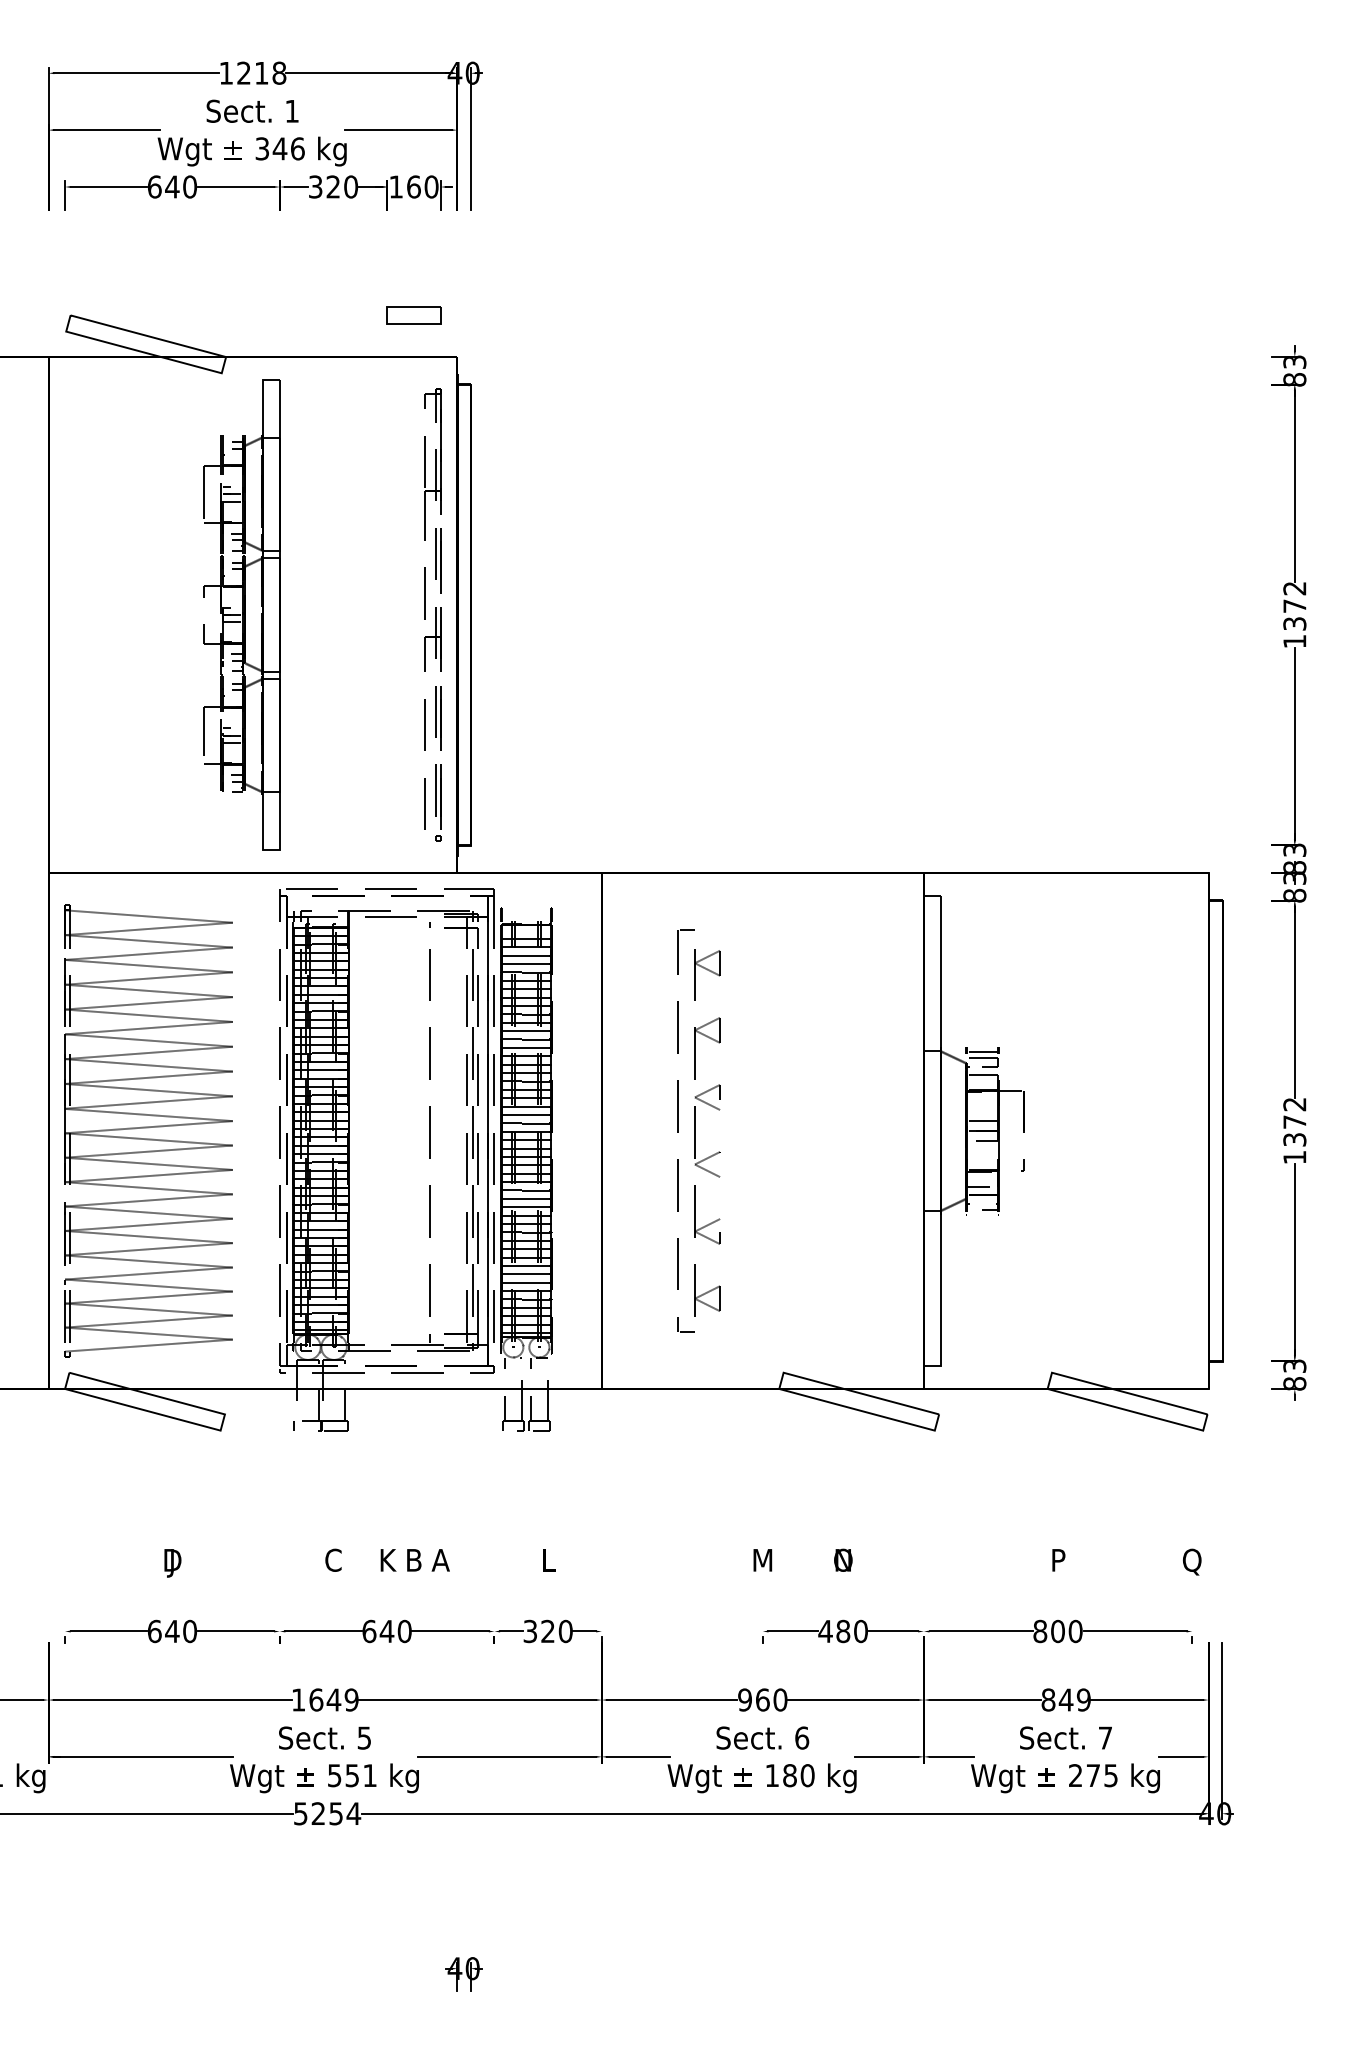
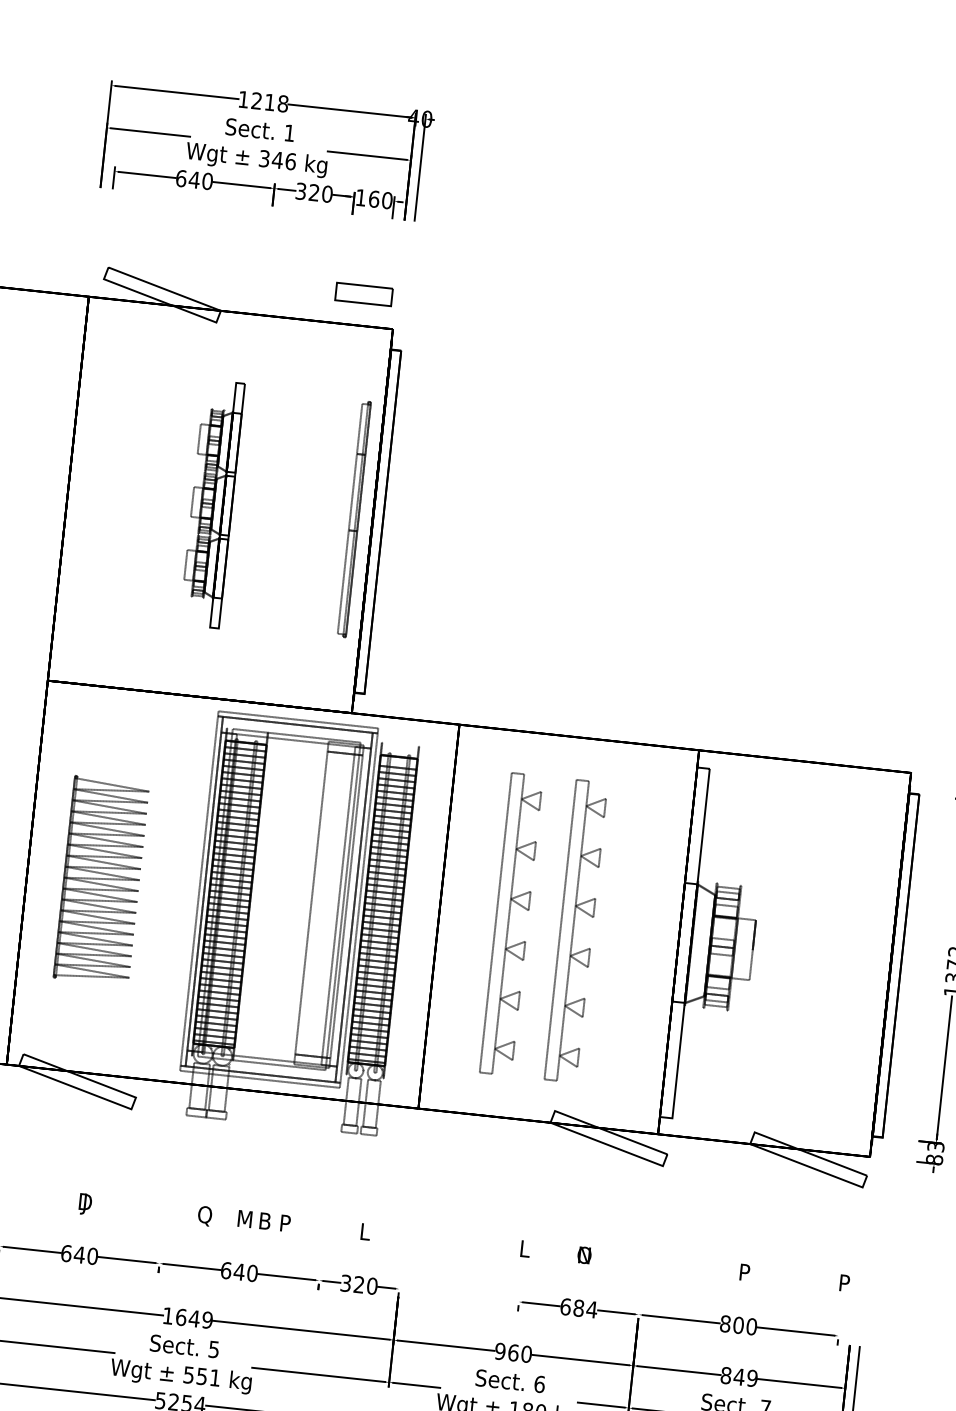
part: (413, 315) -> (363, 294), size x1.4
part: (241, 614) -> (211, 503), size x0.7
part: (432, 614) -> (354, 518), size x0.7
part: (148, 1130) -> (101, 880), size x0.6
part: (785, 1130) -> (575, 930), added
text: (386, 1560) -> (244, 1219), K -> M
text: (440, 1560) -> (284, 1223), A -> P
text: (762, 1560) -> (524, 1249), M -> L
text: (333, 1561) -> (205, 1215), C -> Q
text: (1191, 1561) -> (843, 1283), Q -> P
text: (843, 1631) -> (579, 1308), 480 -> 684

